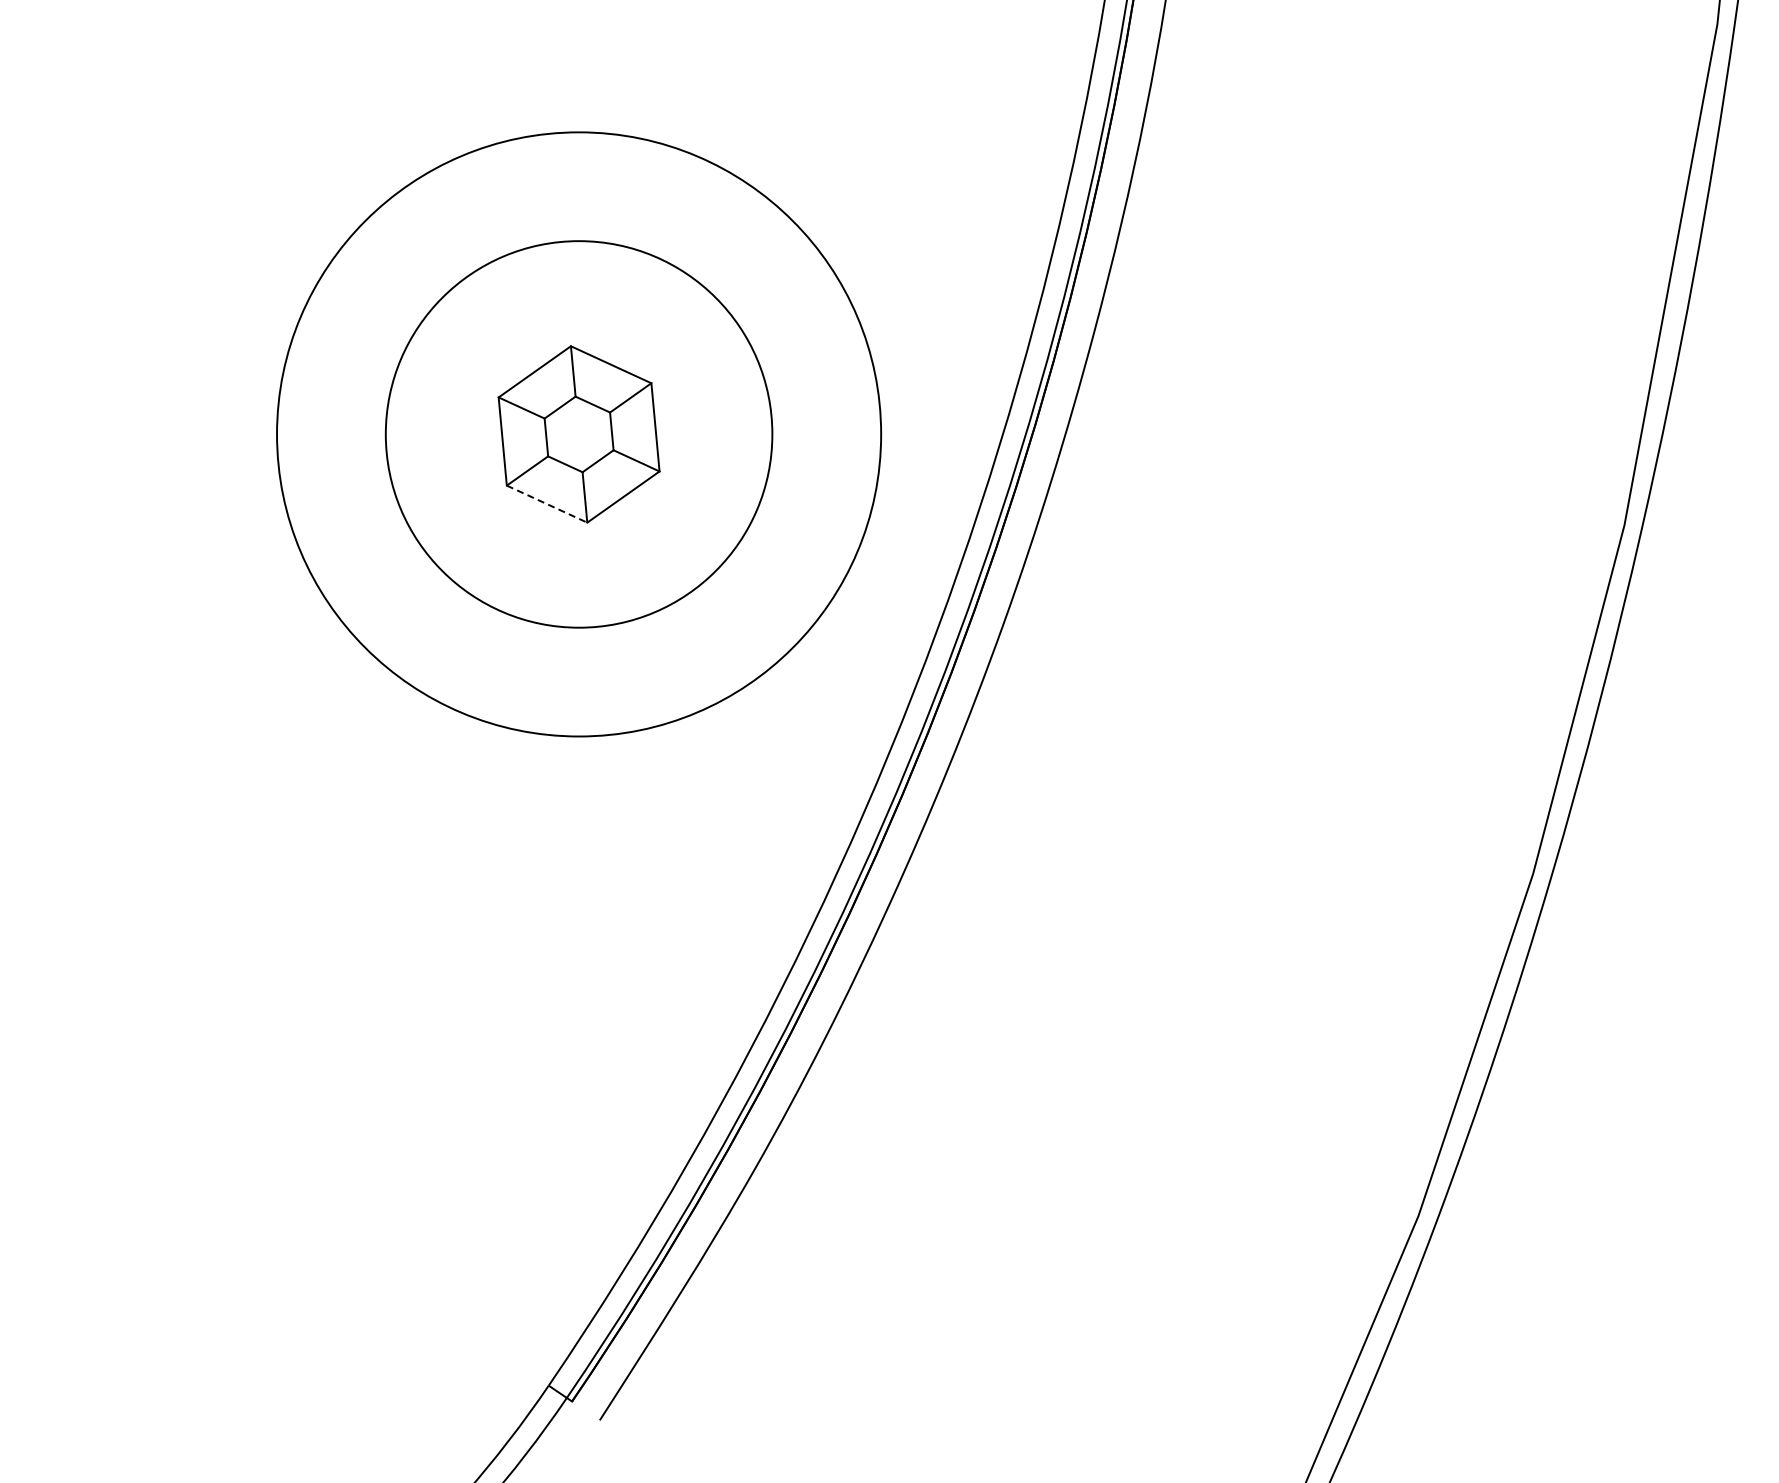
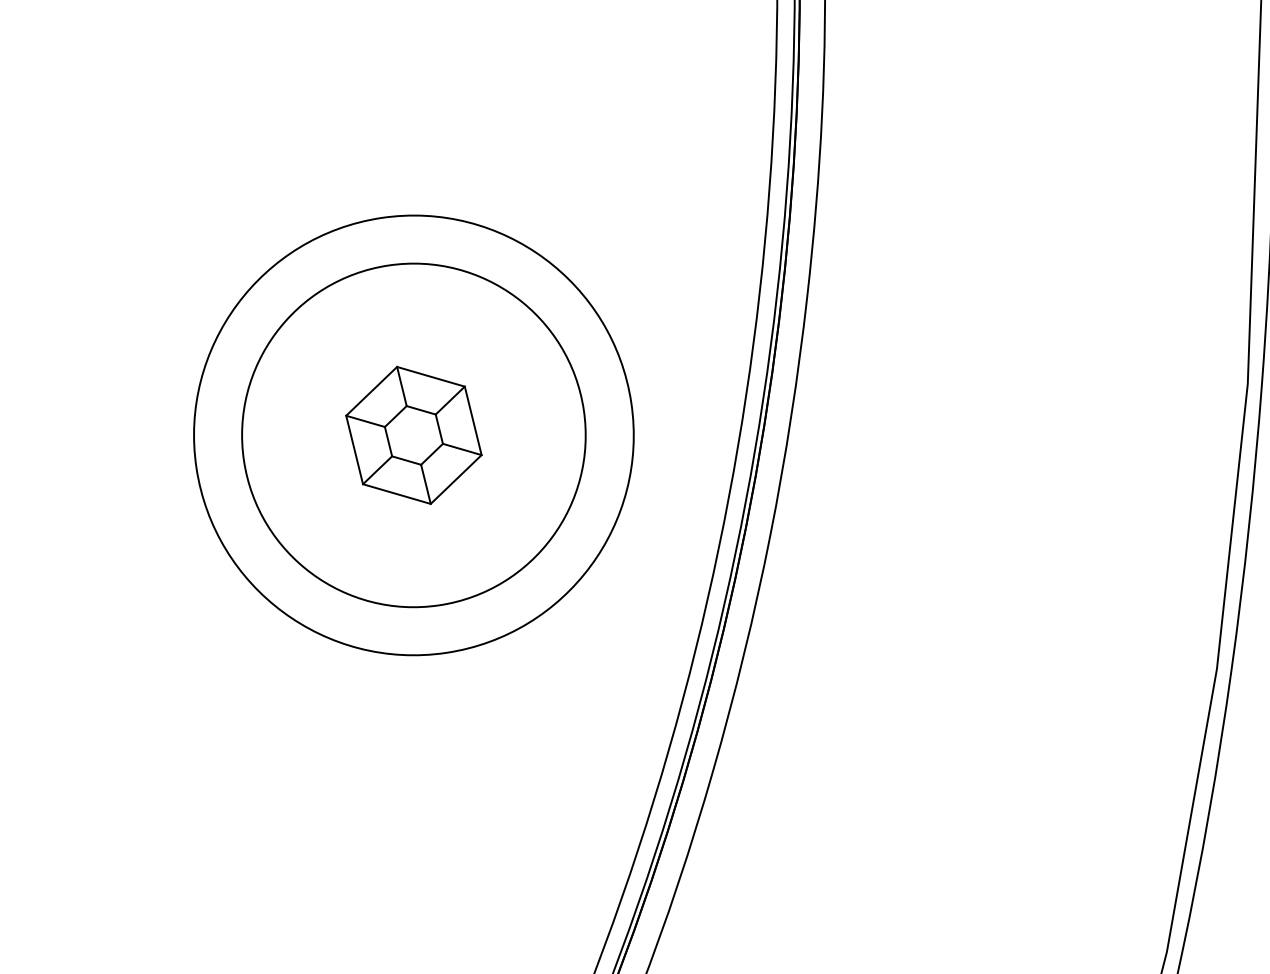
circle: (578, 434) -> (413, 435), size x0.71
circle: (578, 434) -> (413, 435), size x1.43
line: (547, 504) -> (397, 494), dashed -> solid

